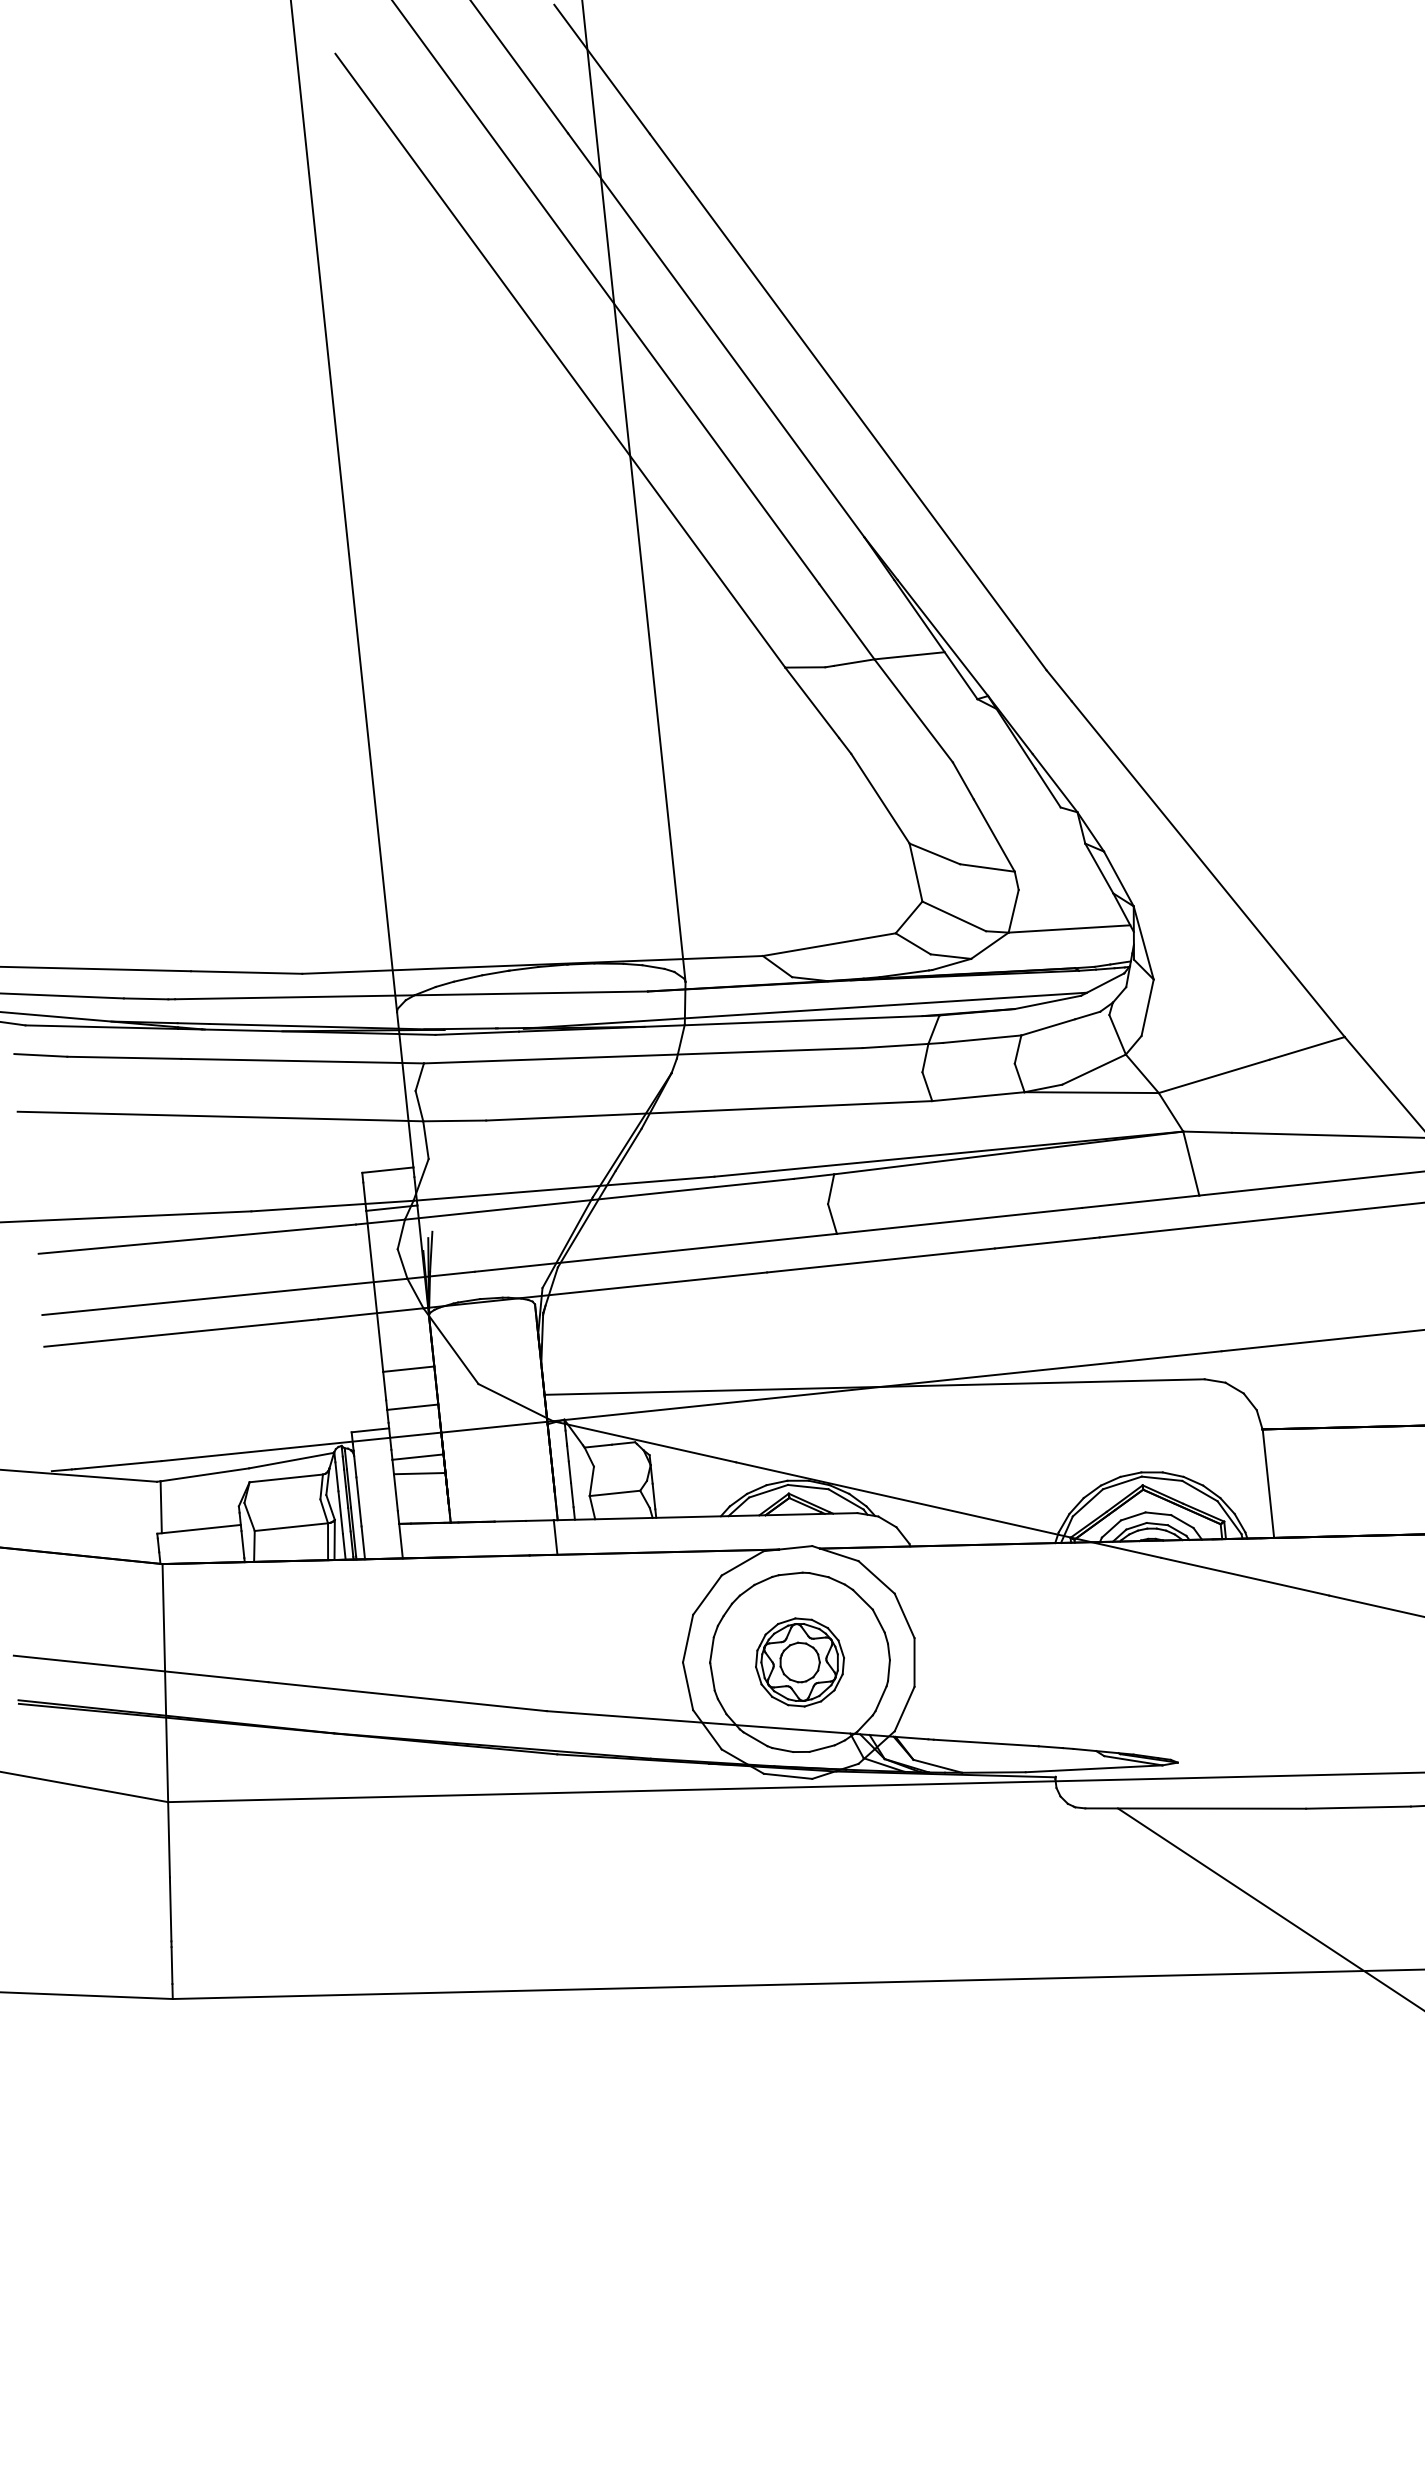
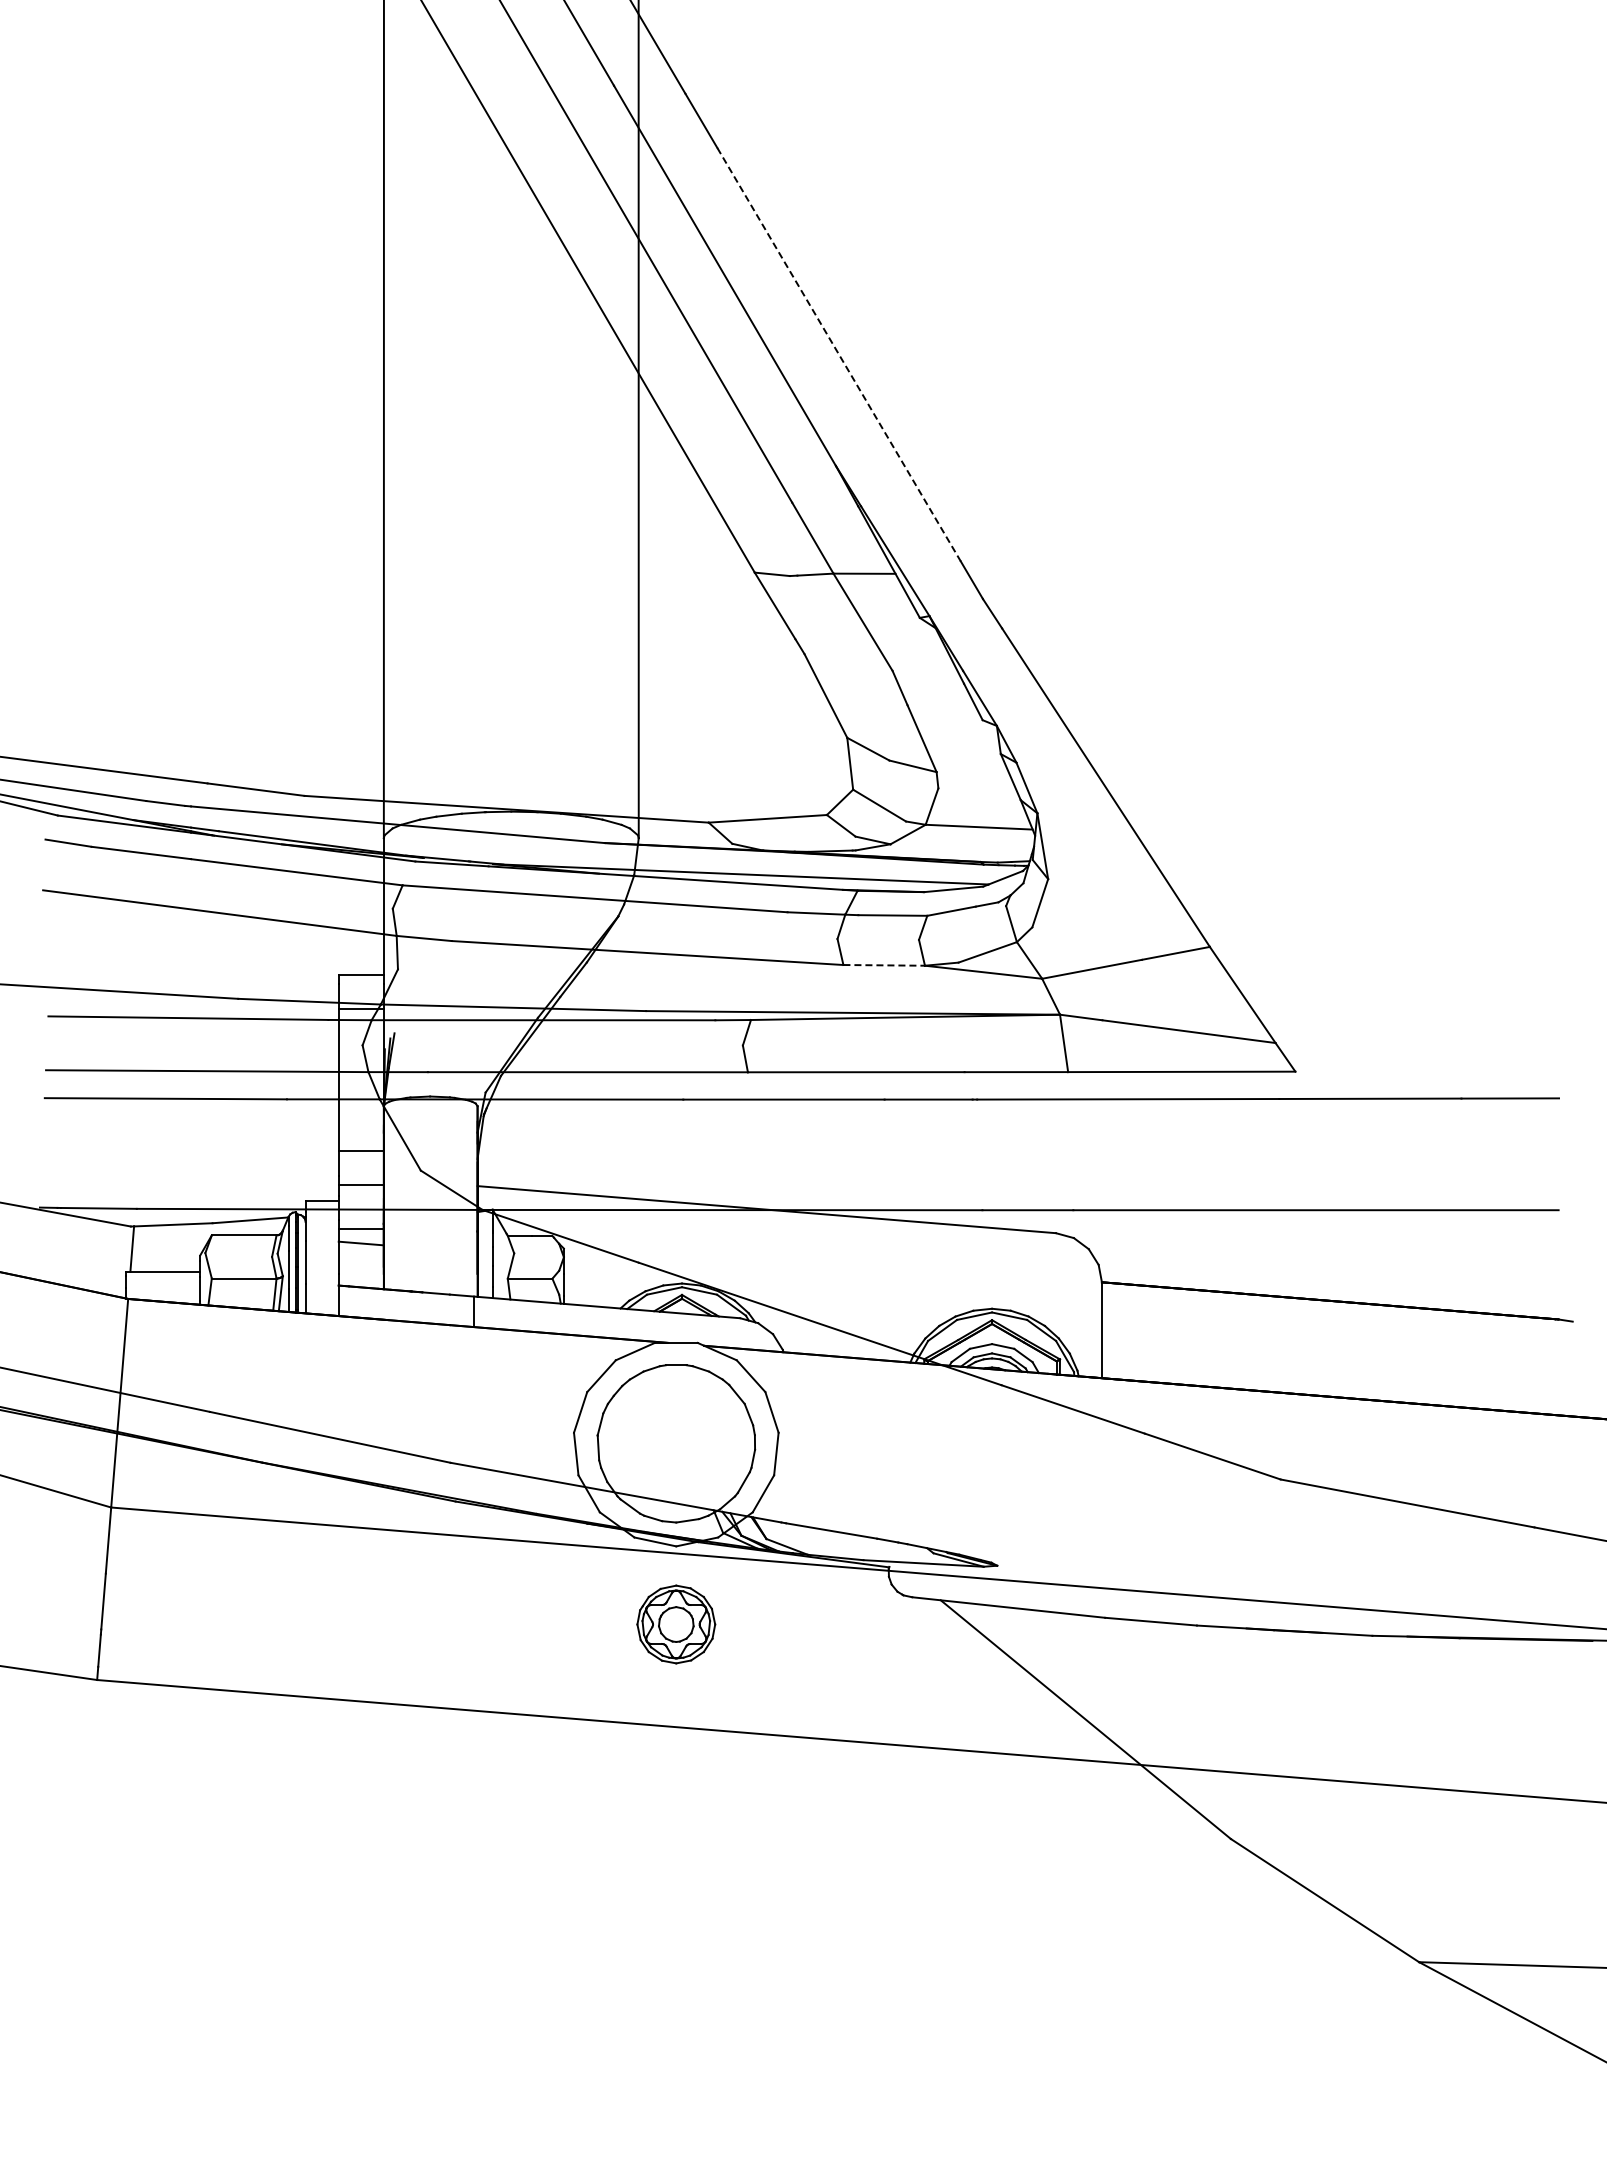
line: (855, 410) -> (839, 354), solid -> dashed
line: (978, 1096) -> (884, 965), solid -> dashed
part: (800, 1662) -> (676, 1624), moved

